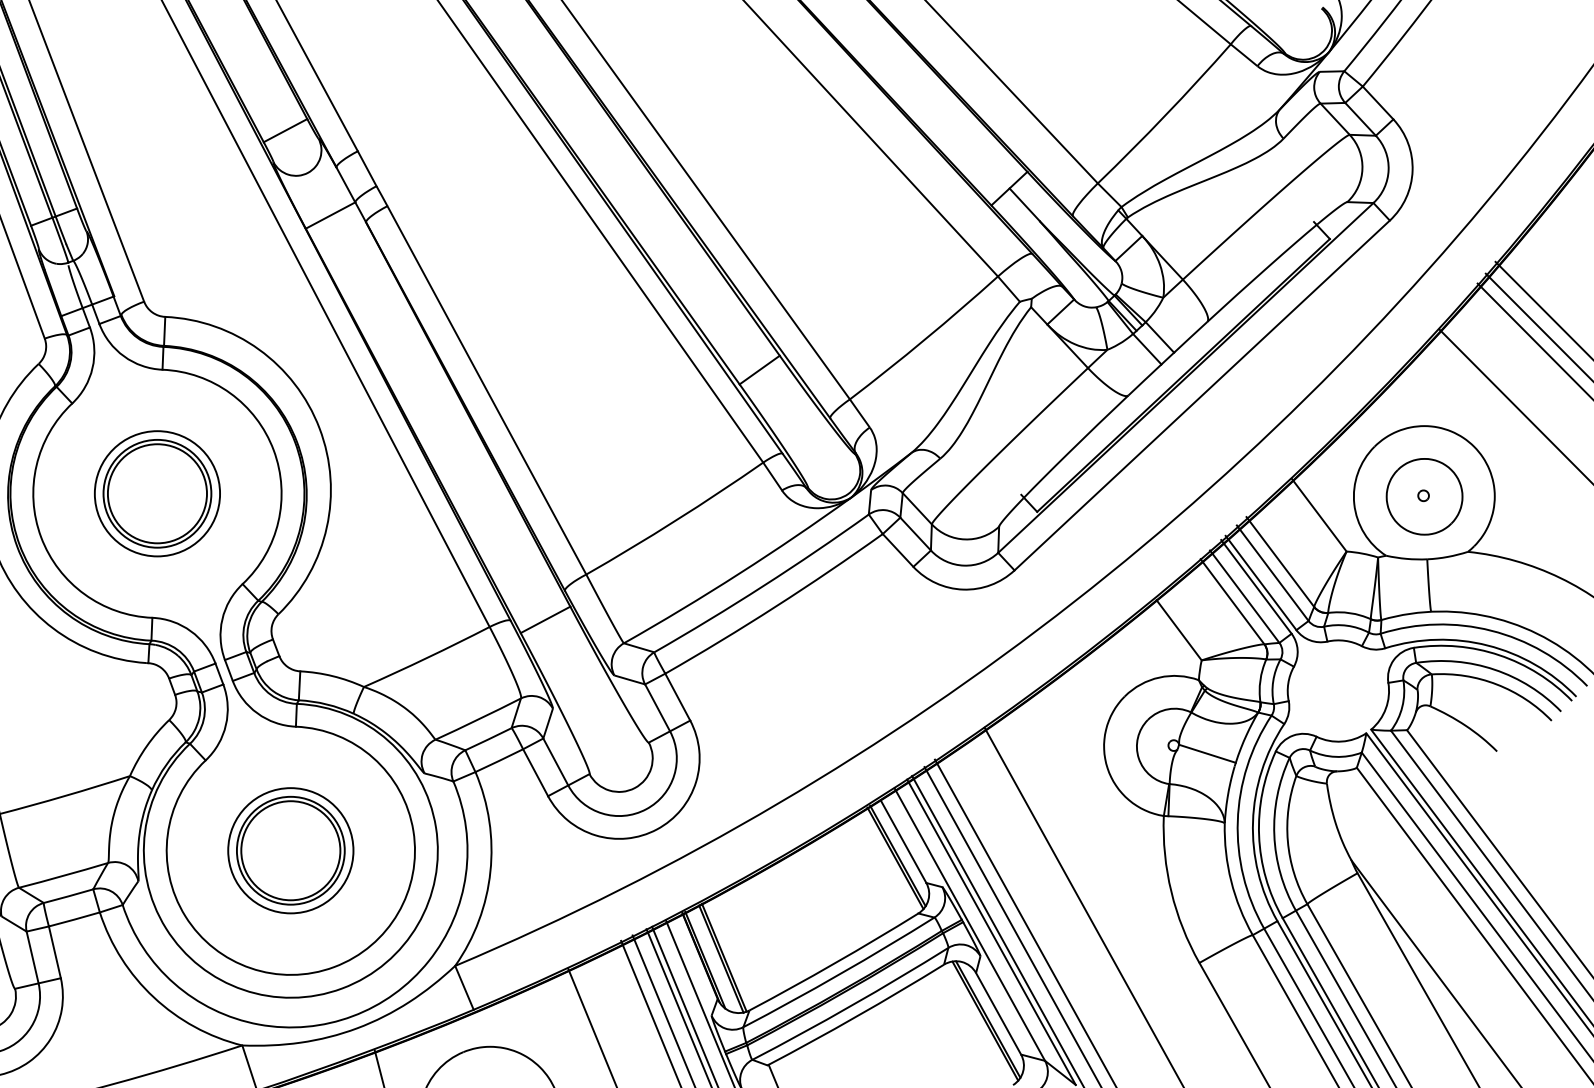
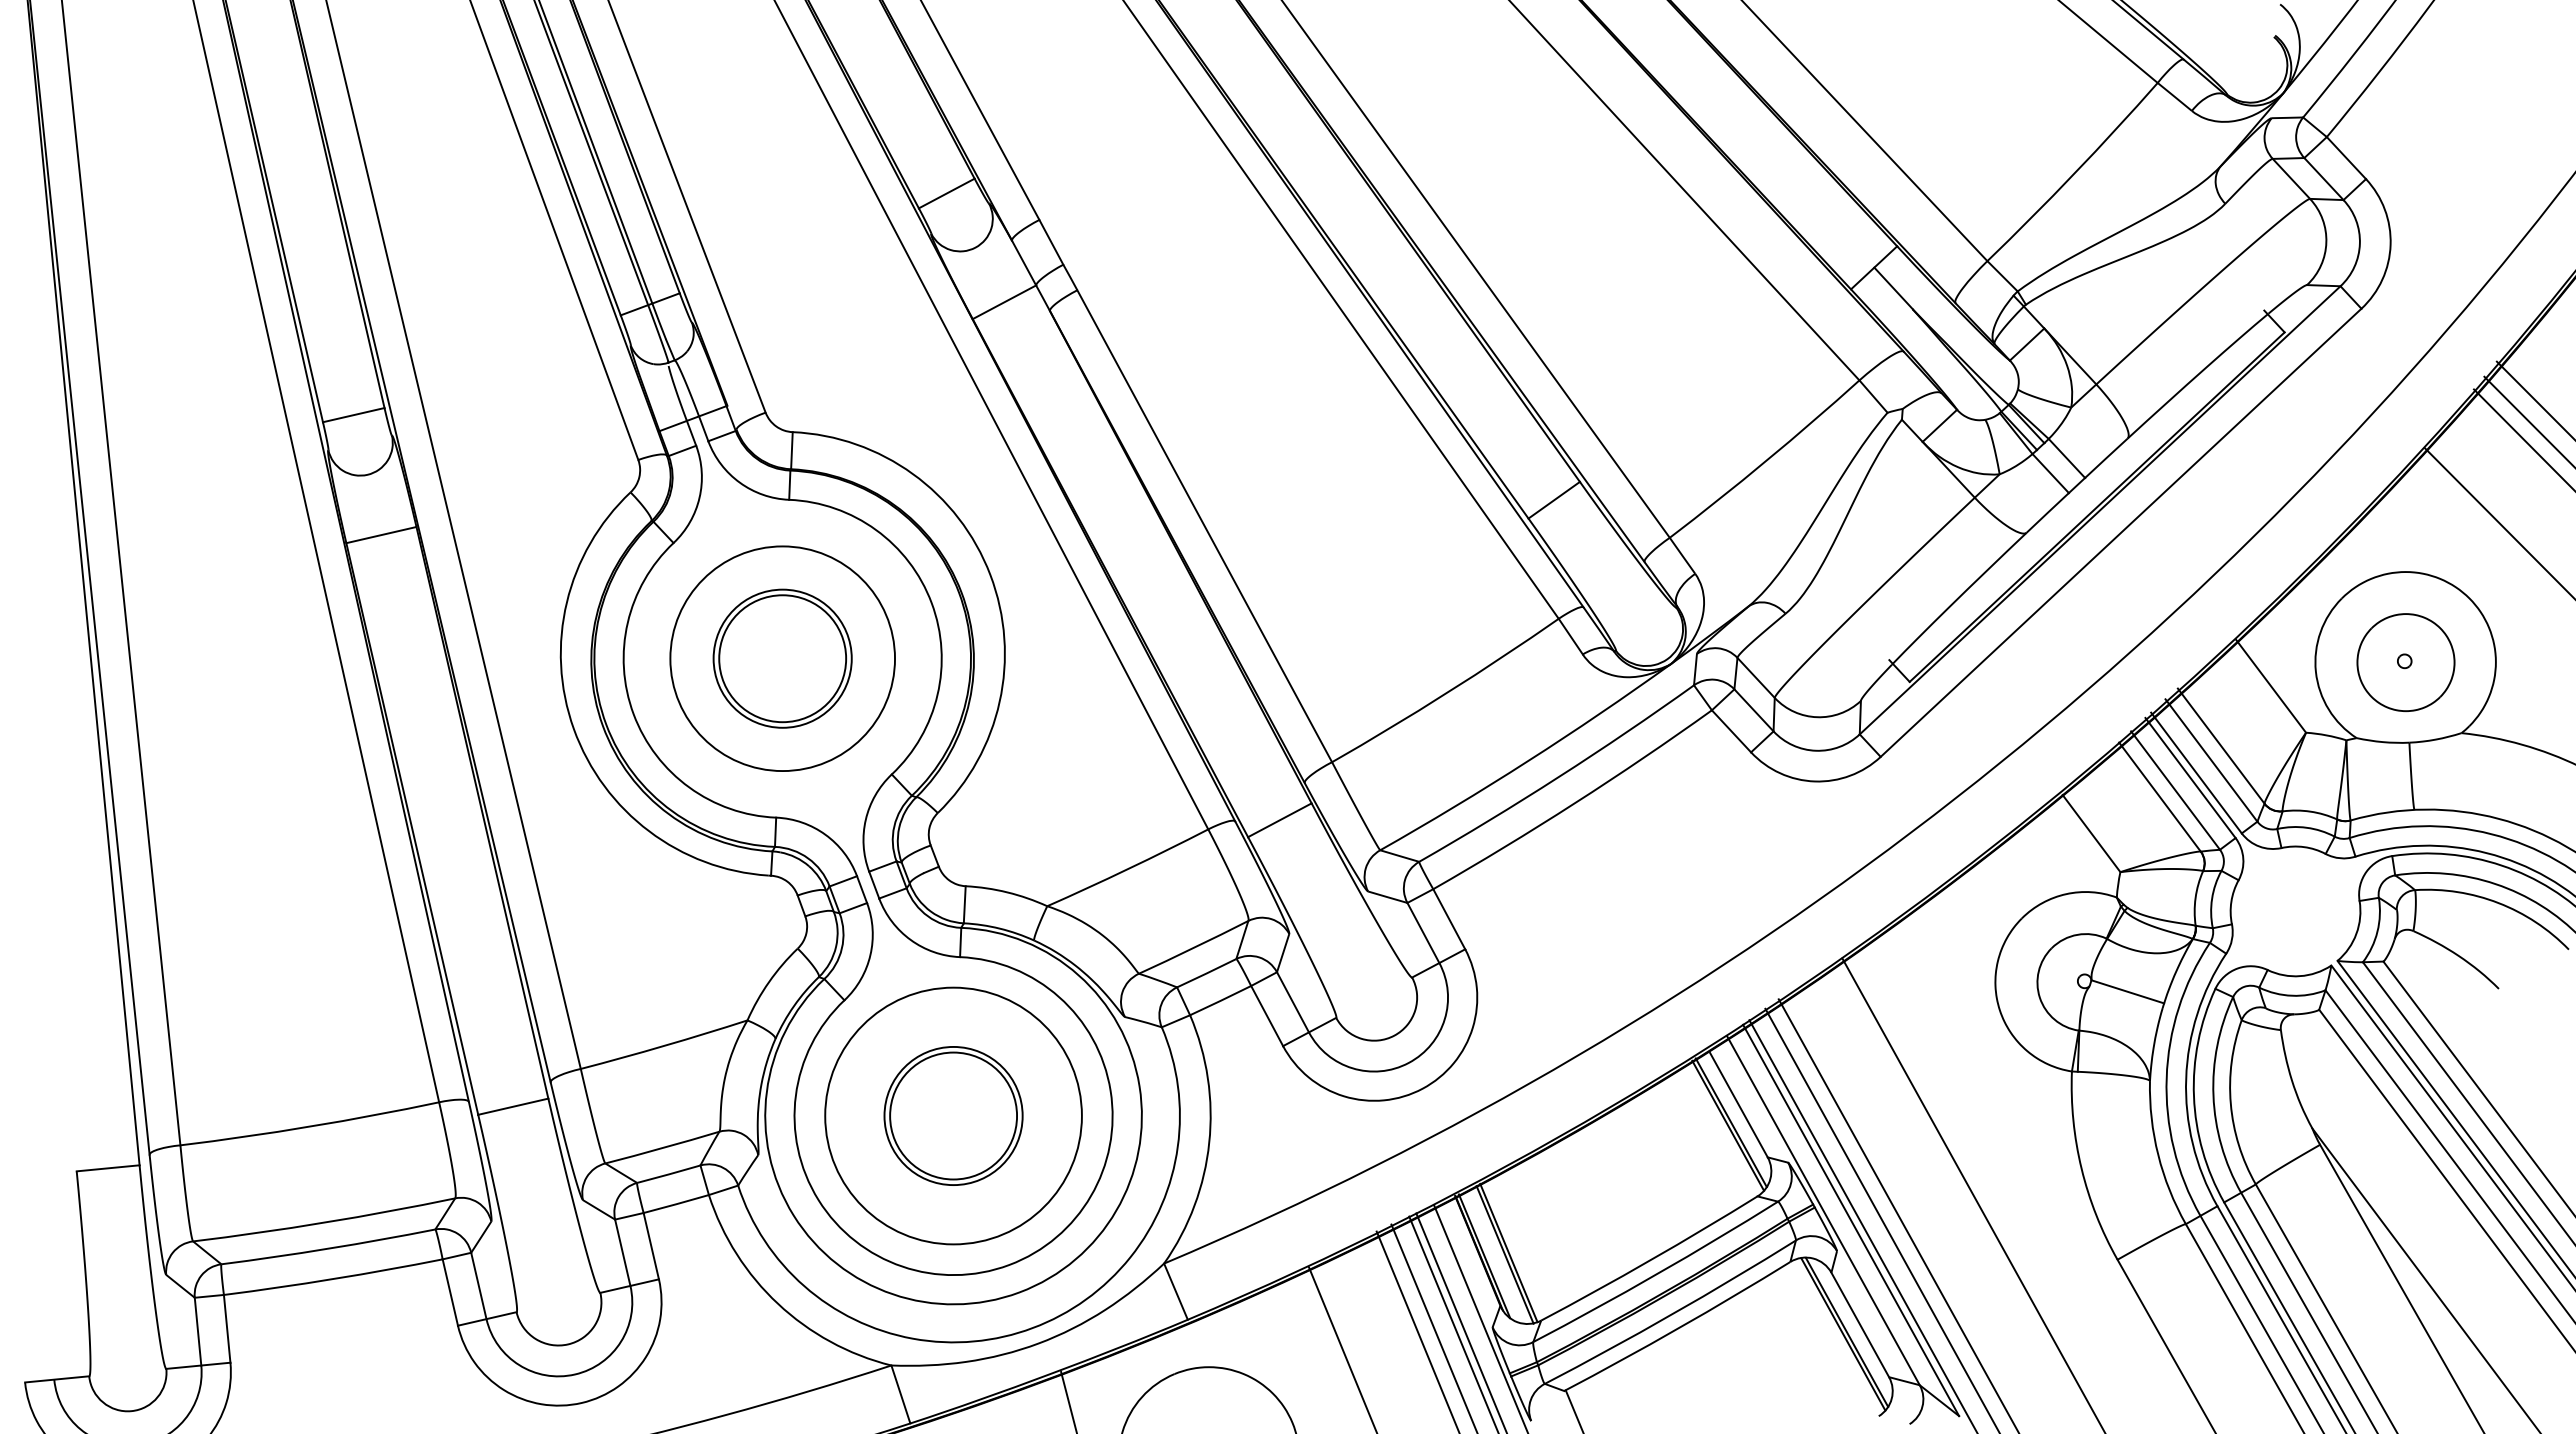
circle: (157, 493) -> (782, 658), size x1.4
circle: (290, 850) -> (953, 1115), size x1.6

